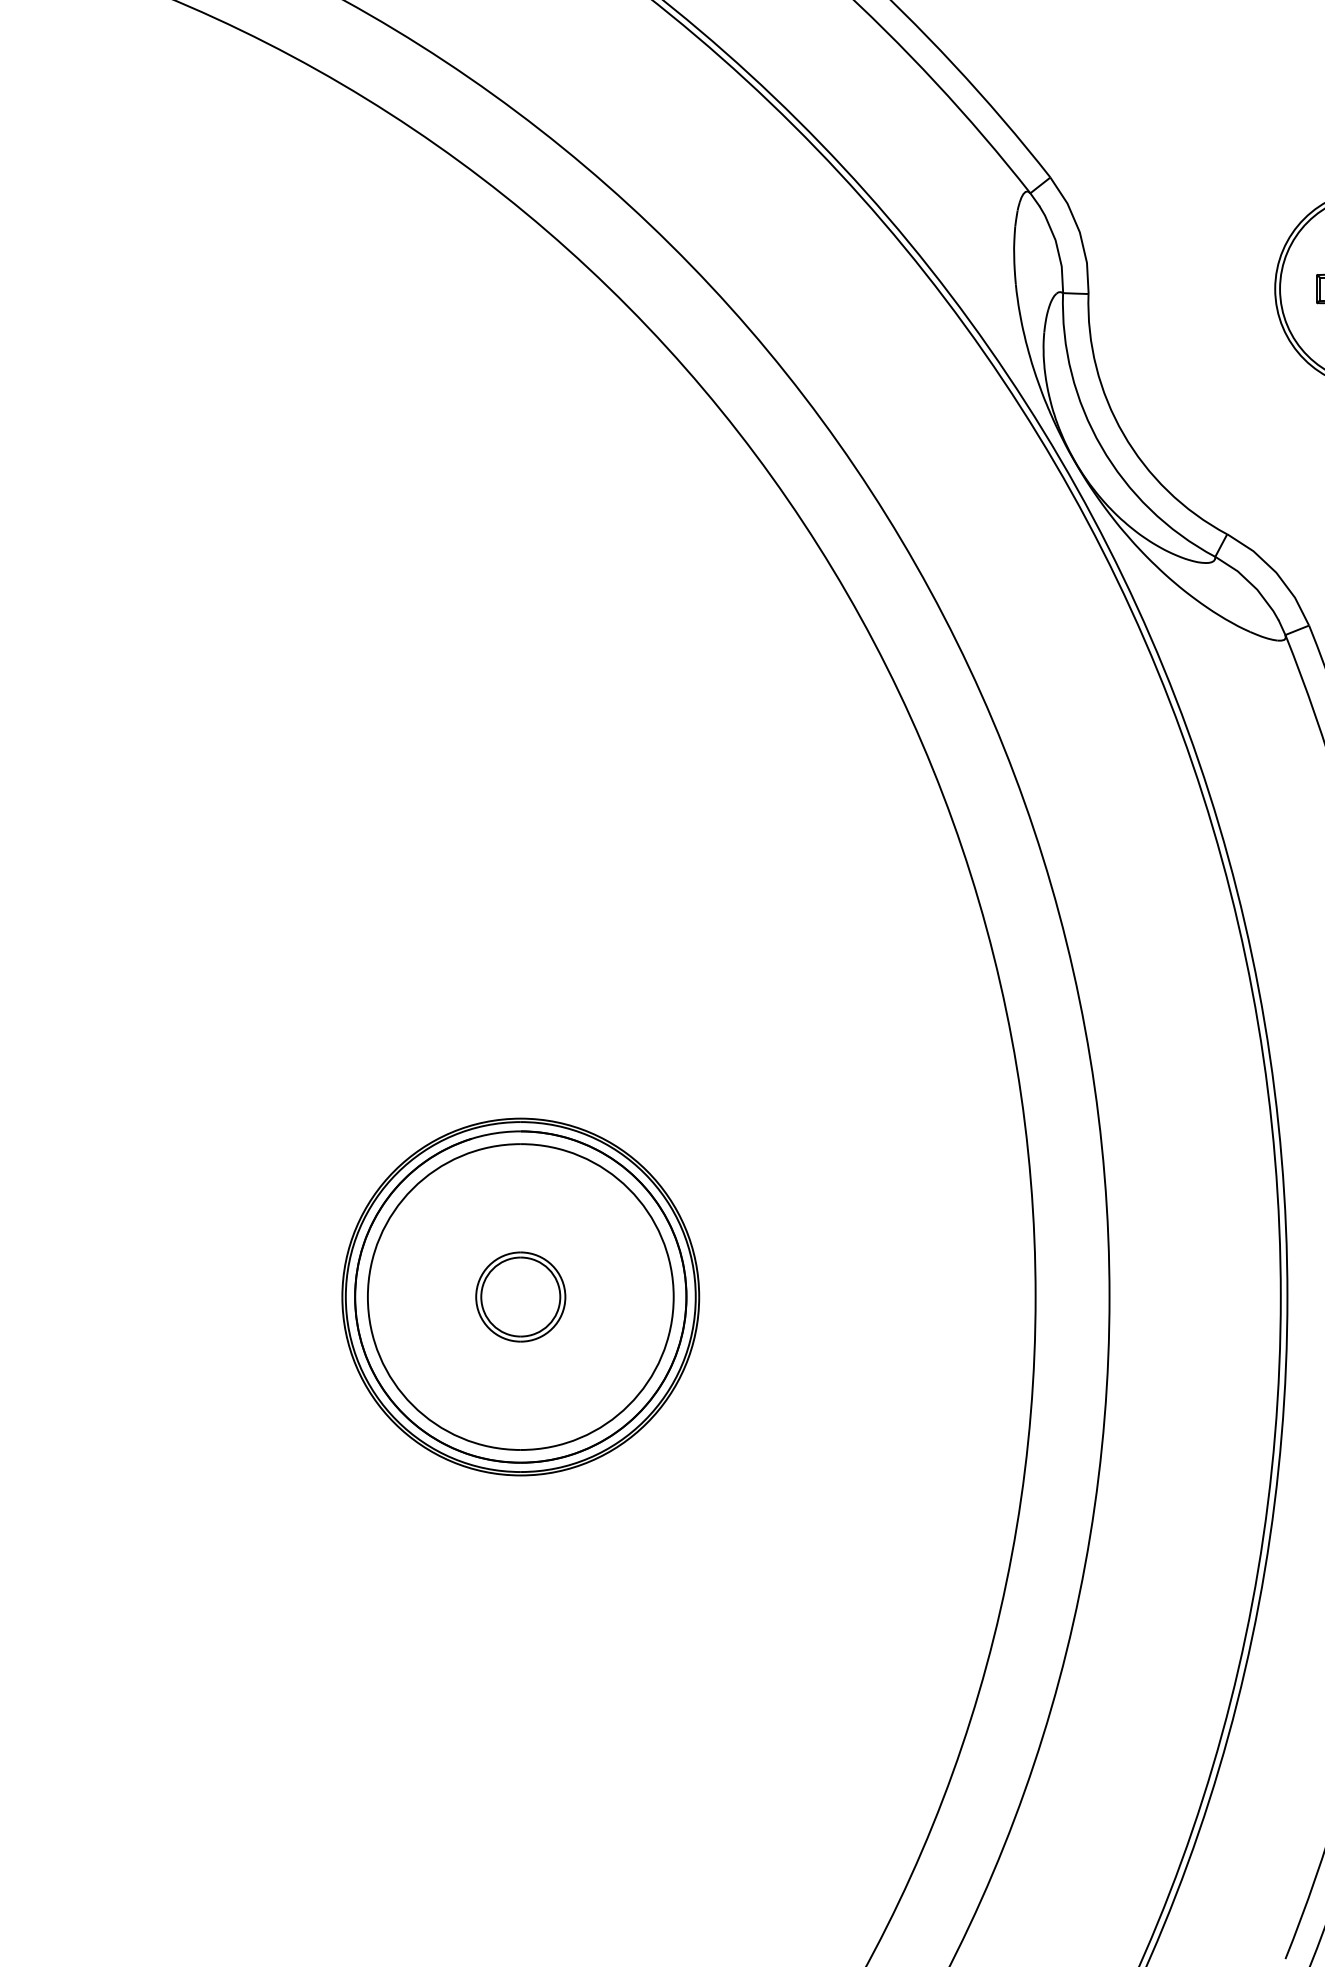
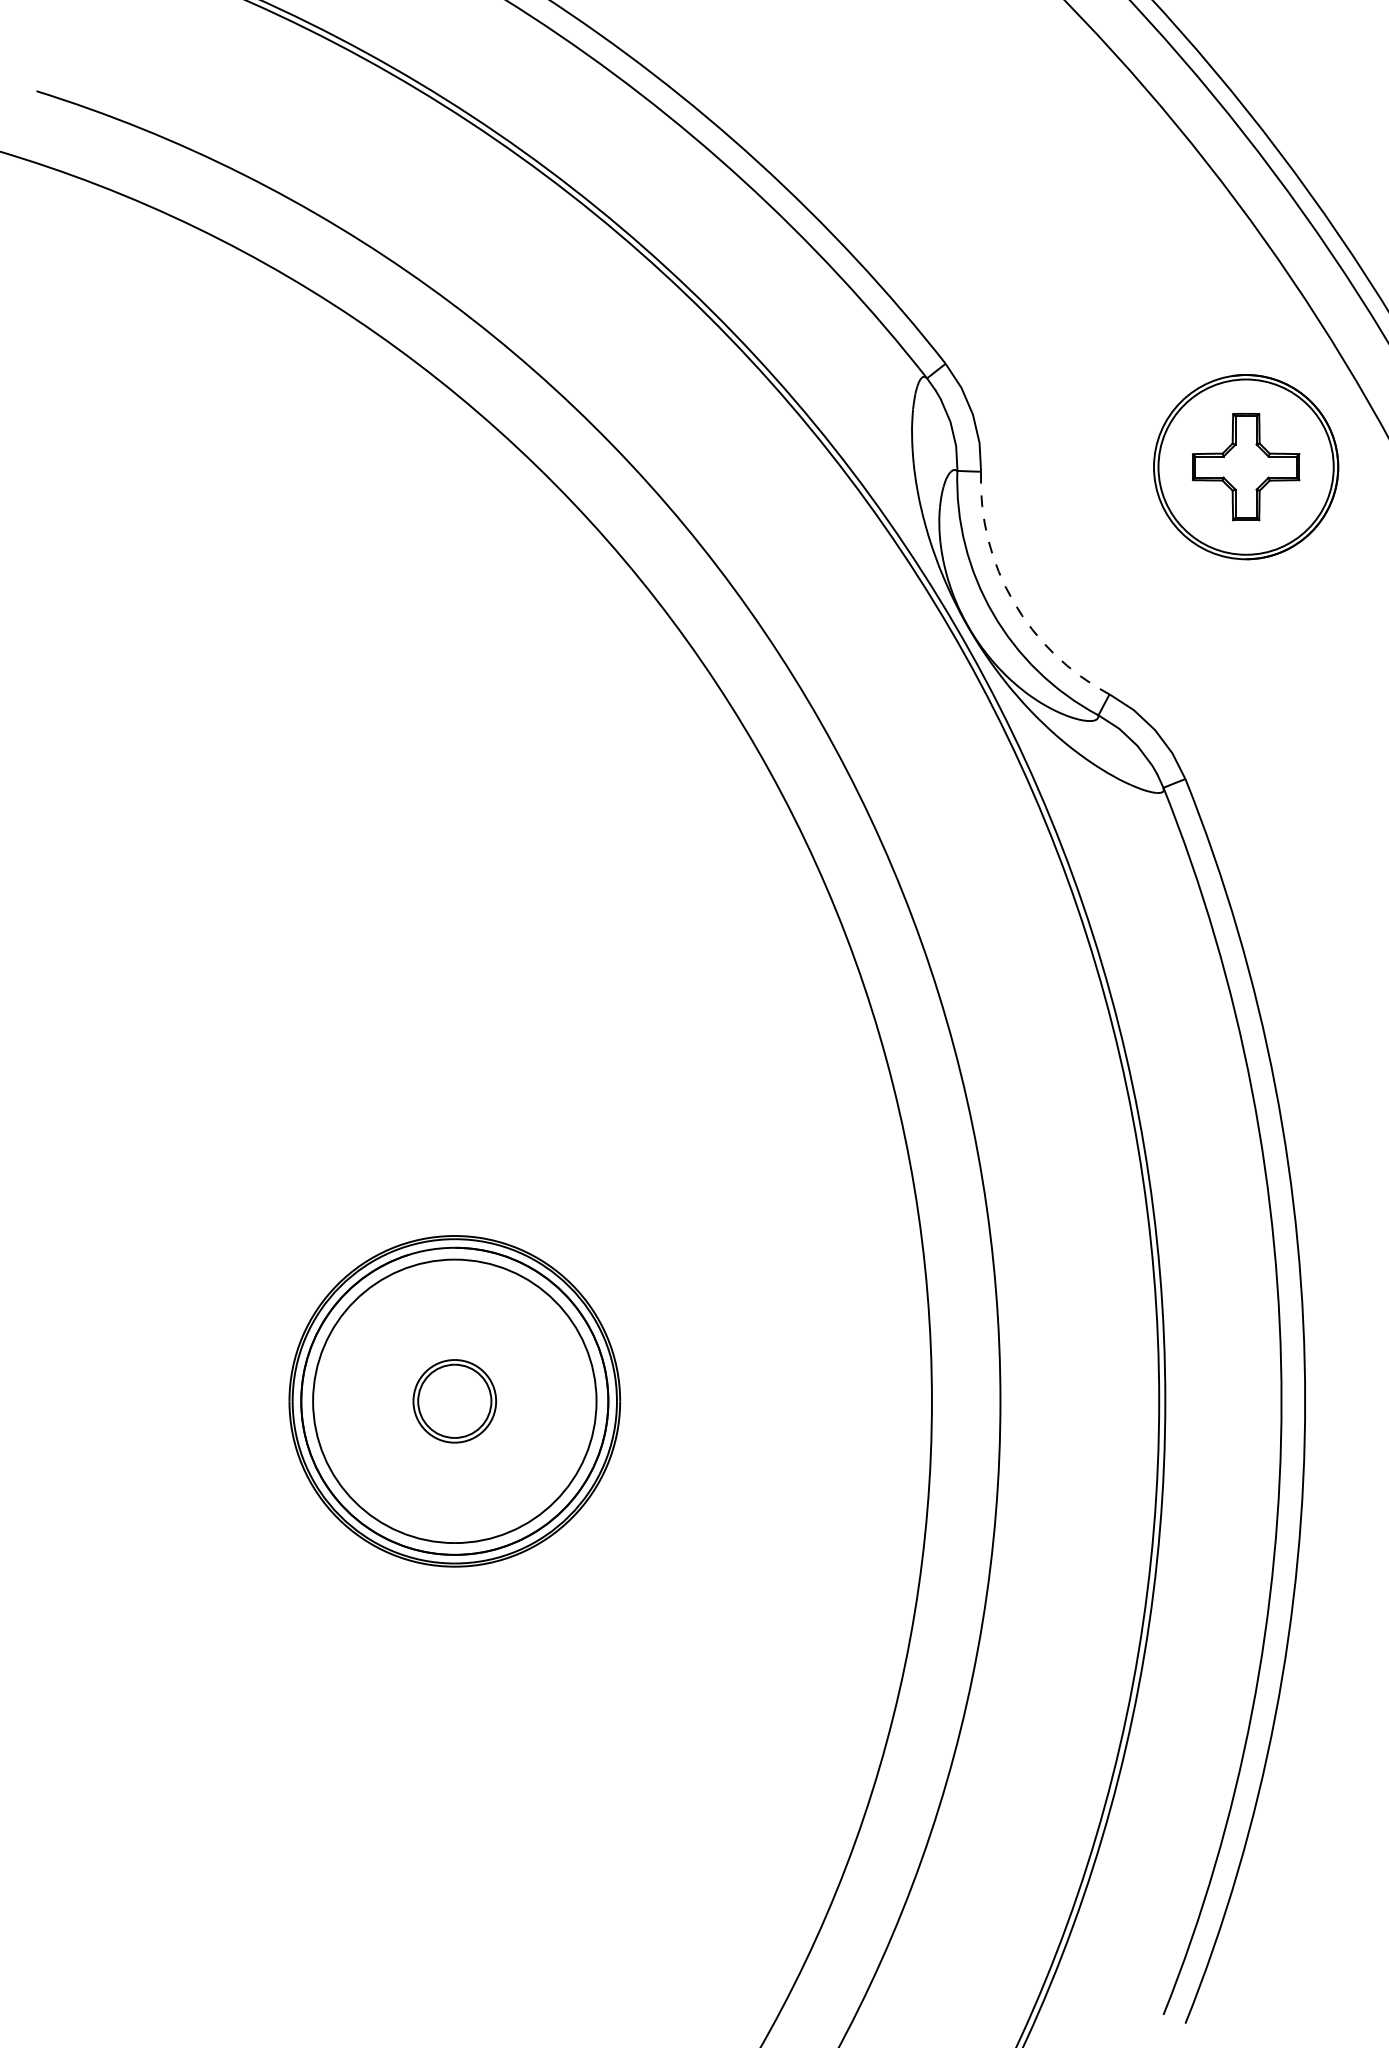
arc: (1123, 434) -> (1013, 601), solid -> dashed

